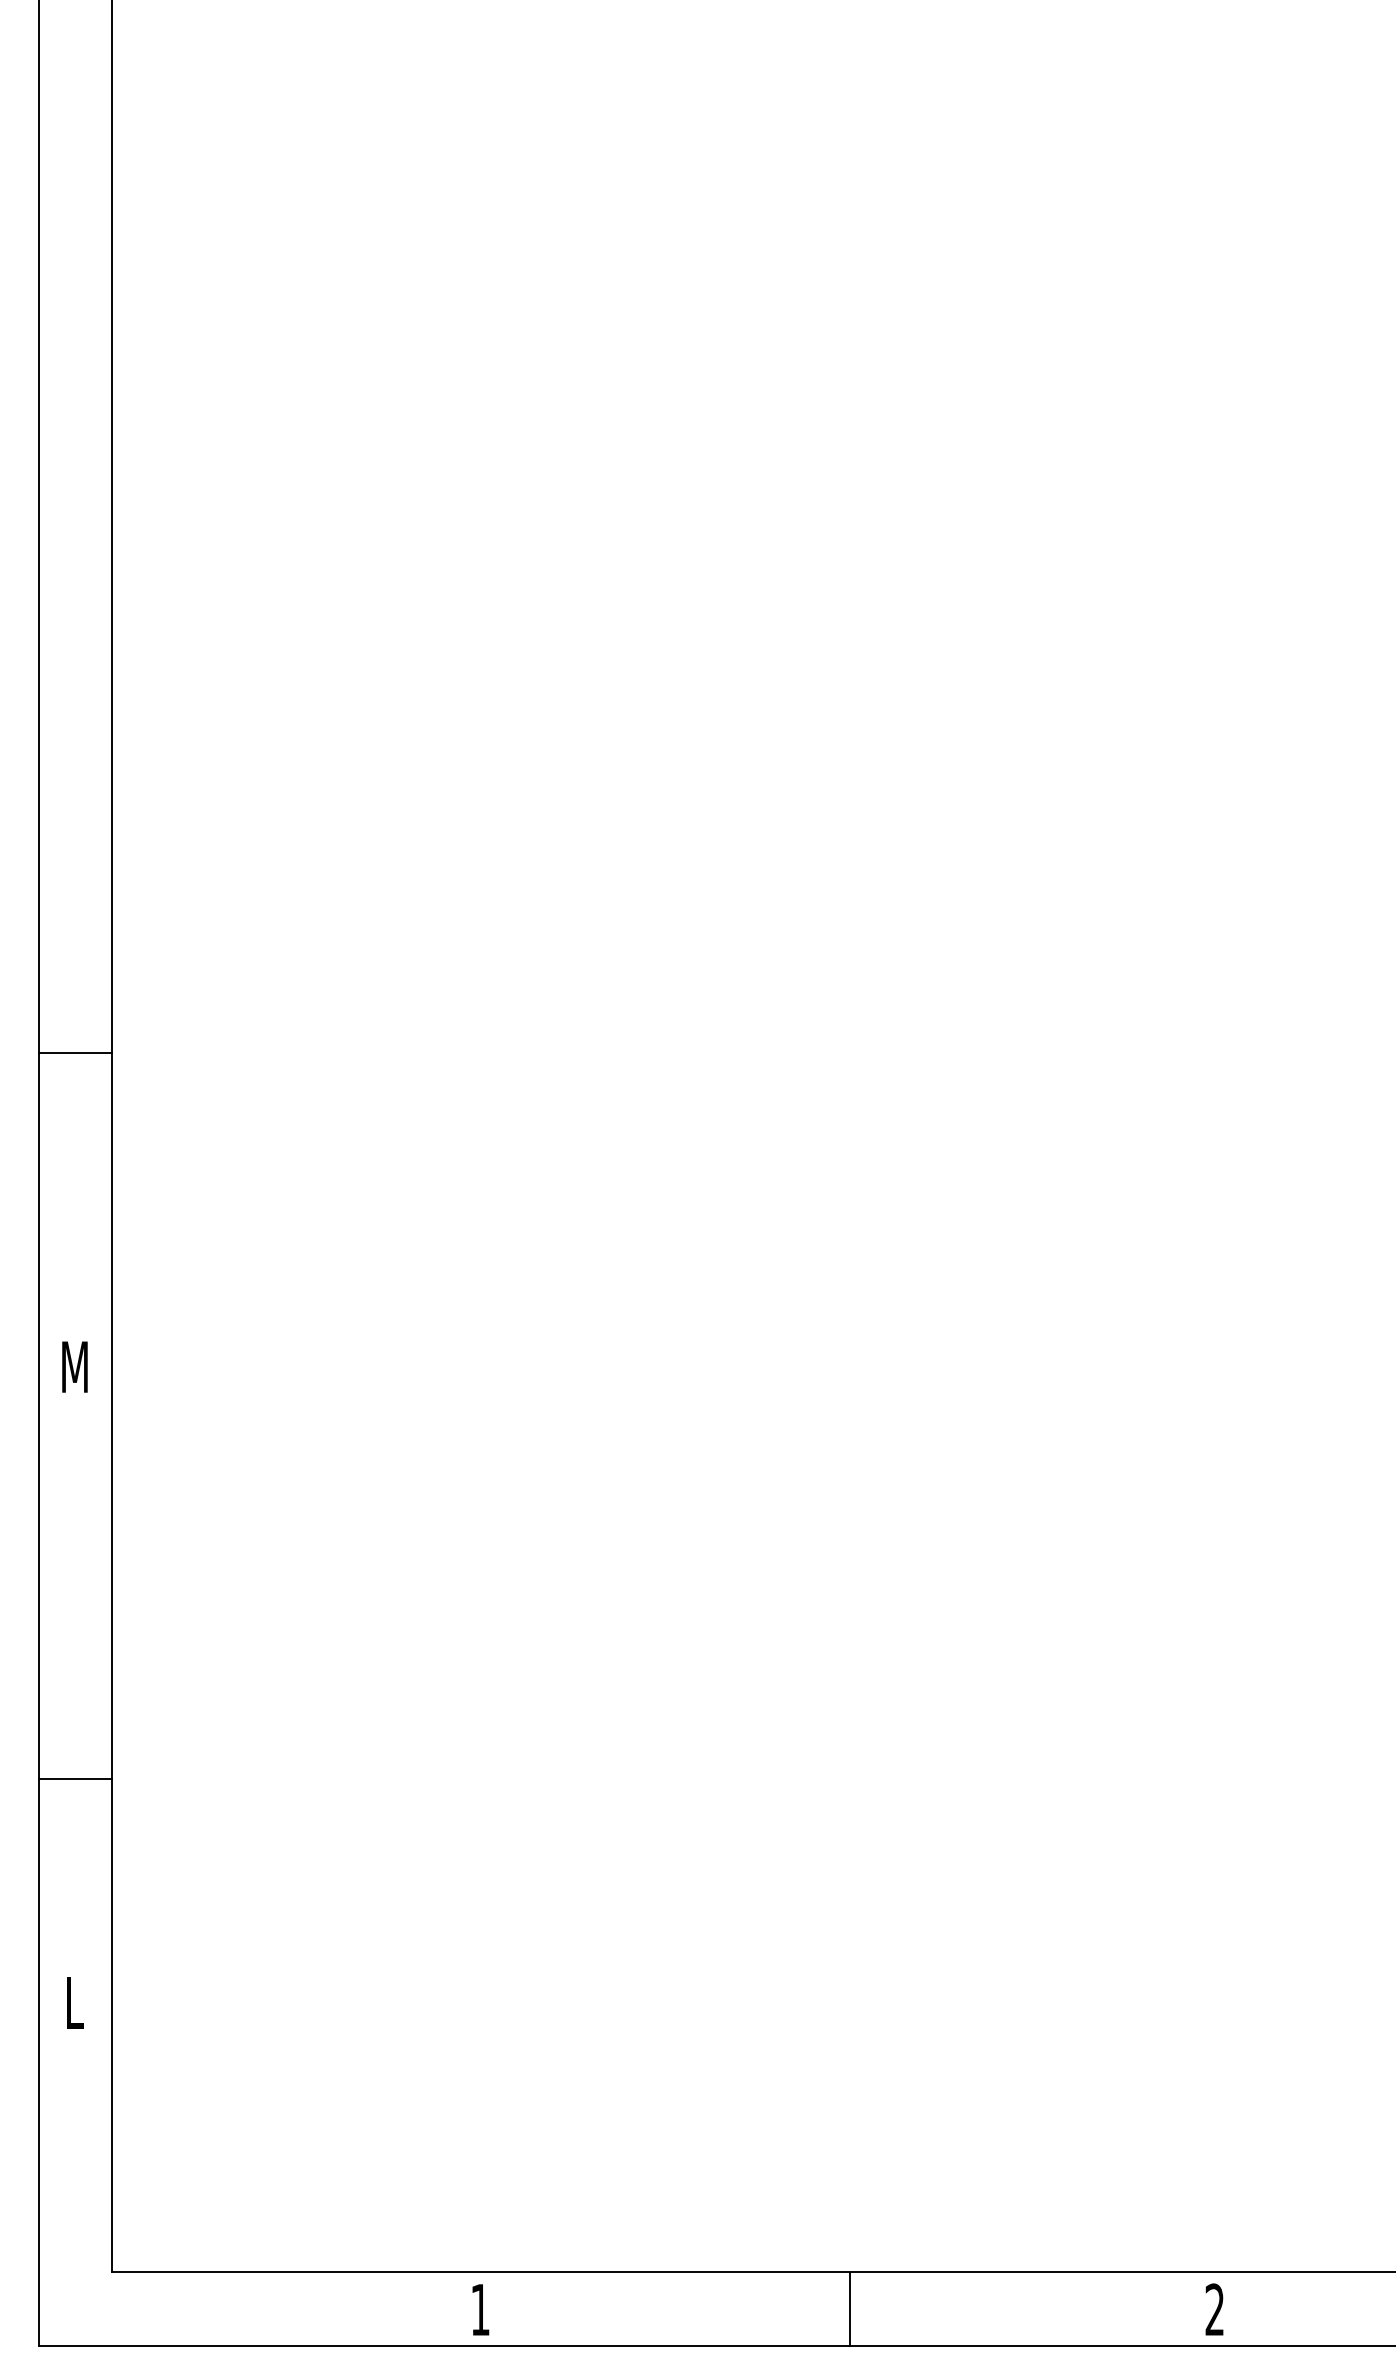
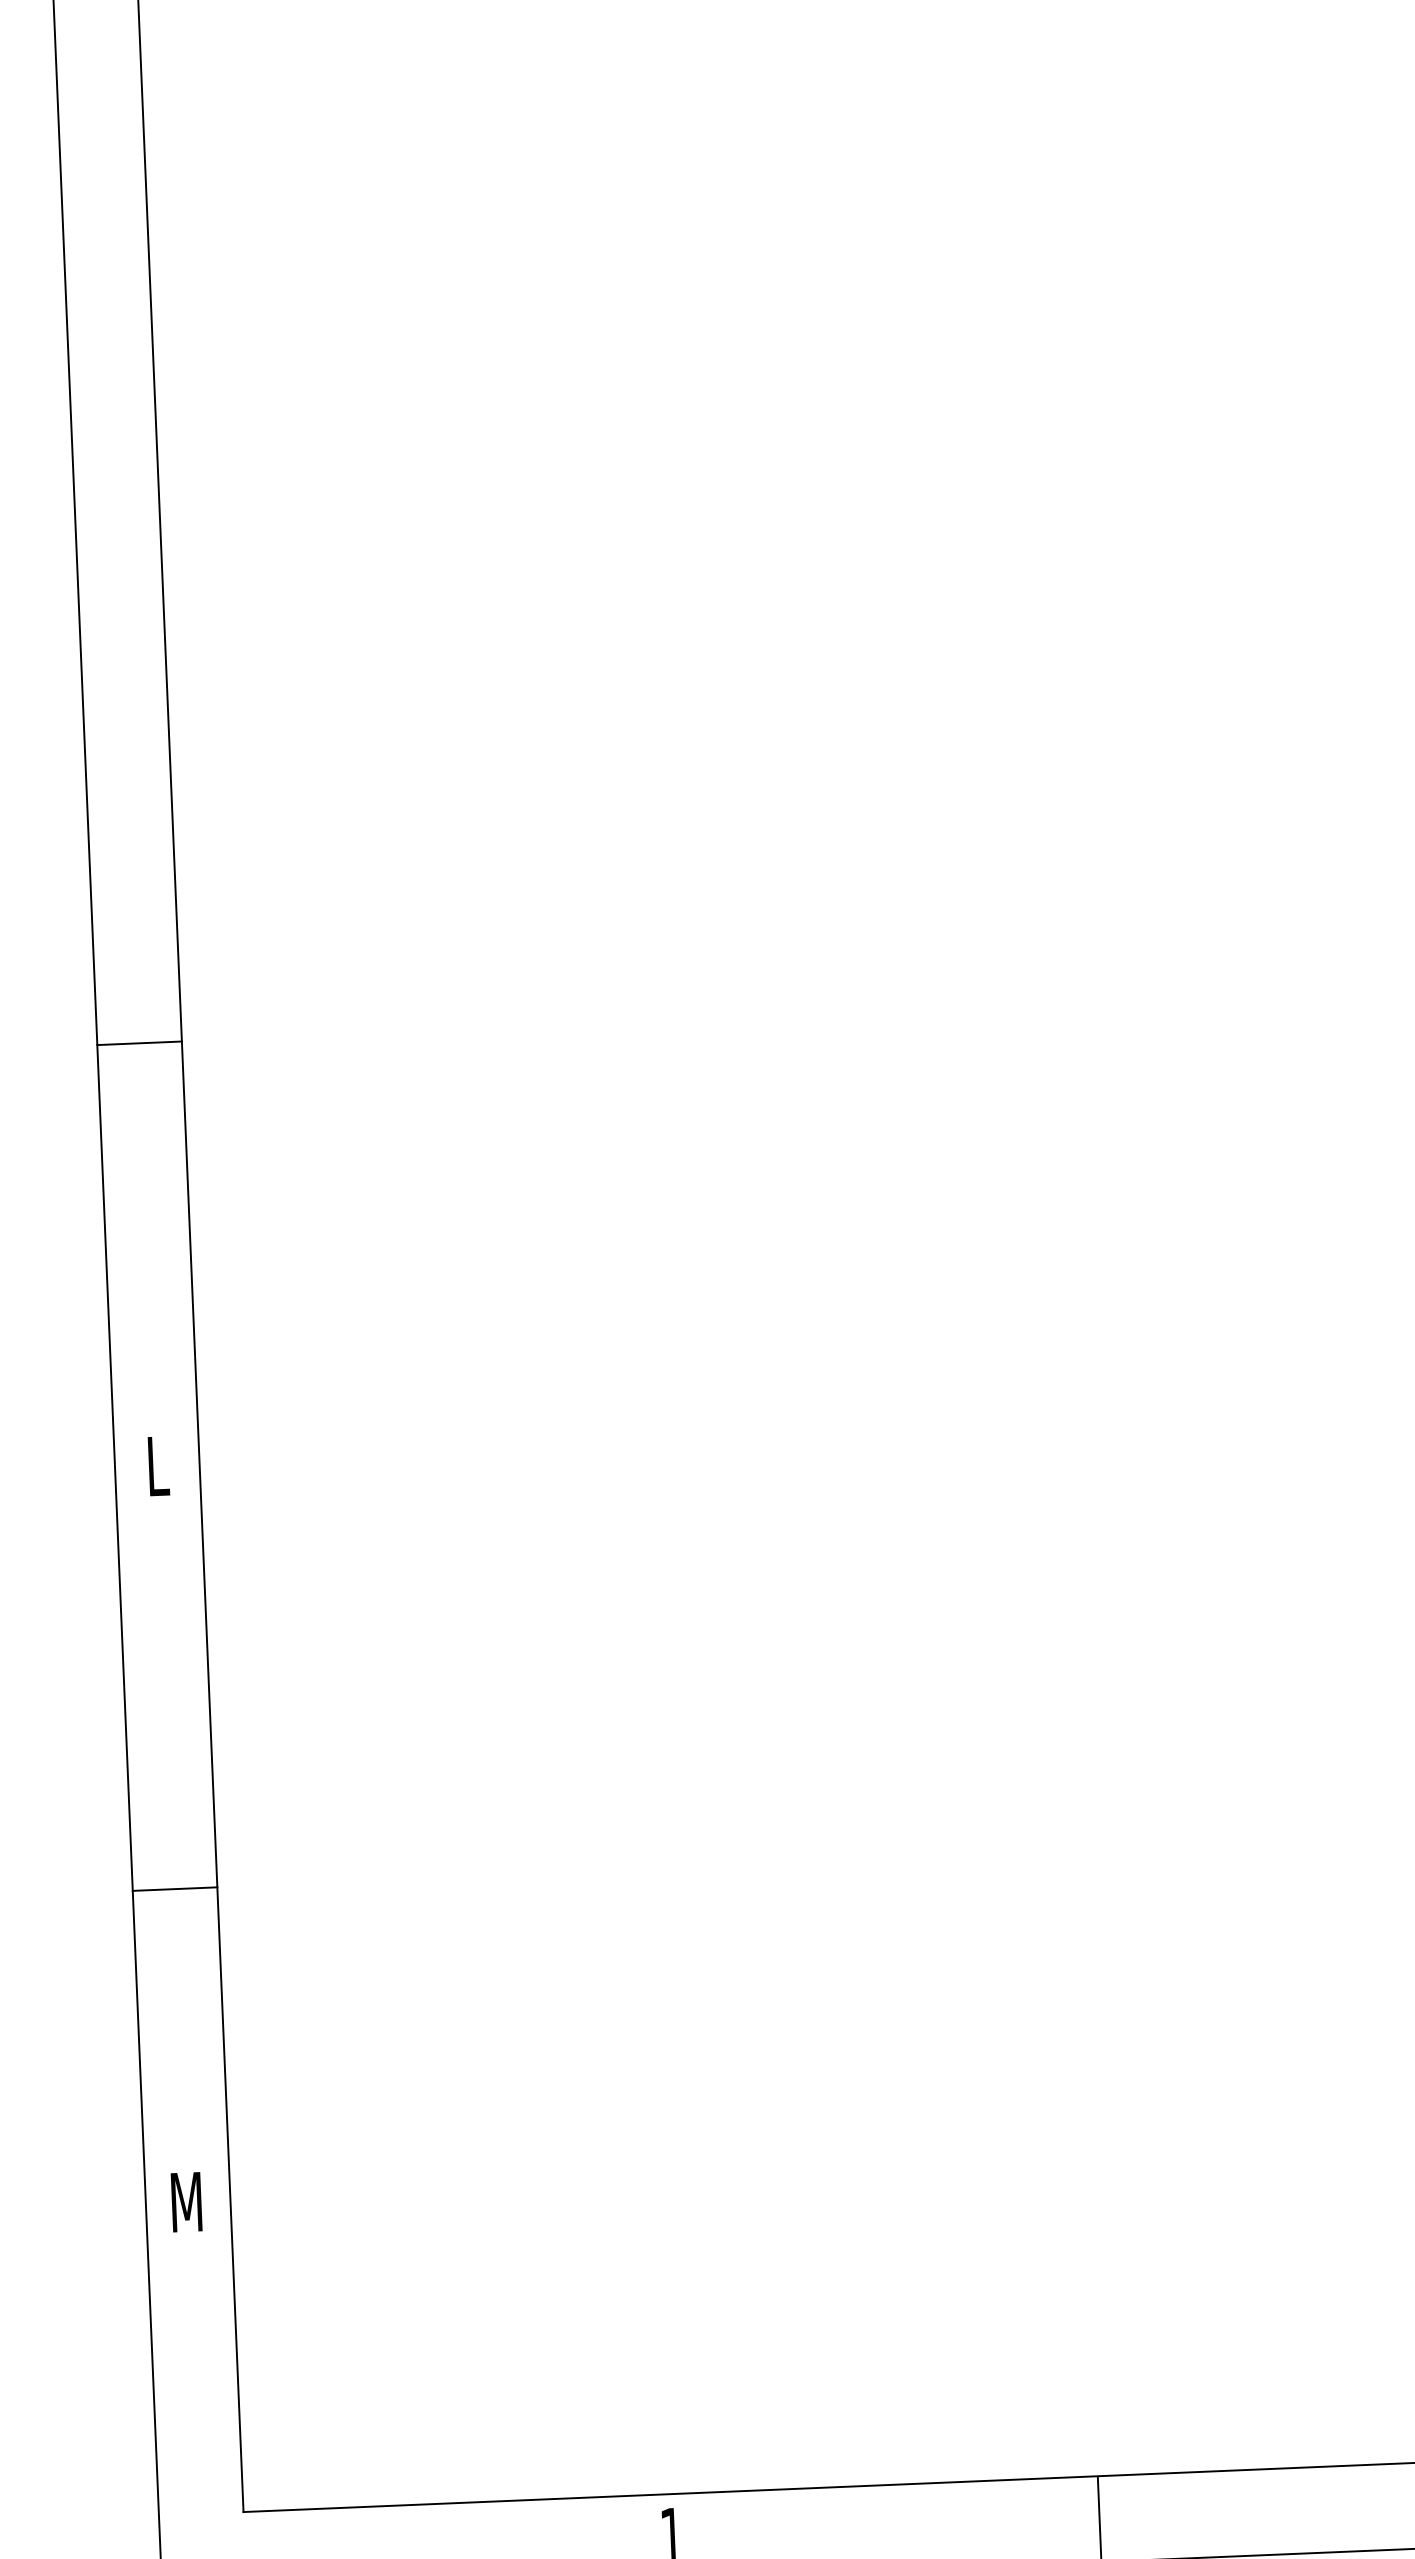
line: (74, 1052) -> (138, 1043), moved
text: (74, 1366) -> (156, 1465), M -> L
line: (74, 1779) -> (174, 1889), moved
text: (73, 2002) -> (186, 2201), L -> M

